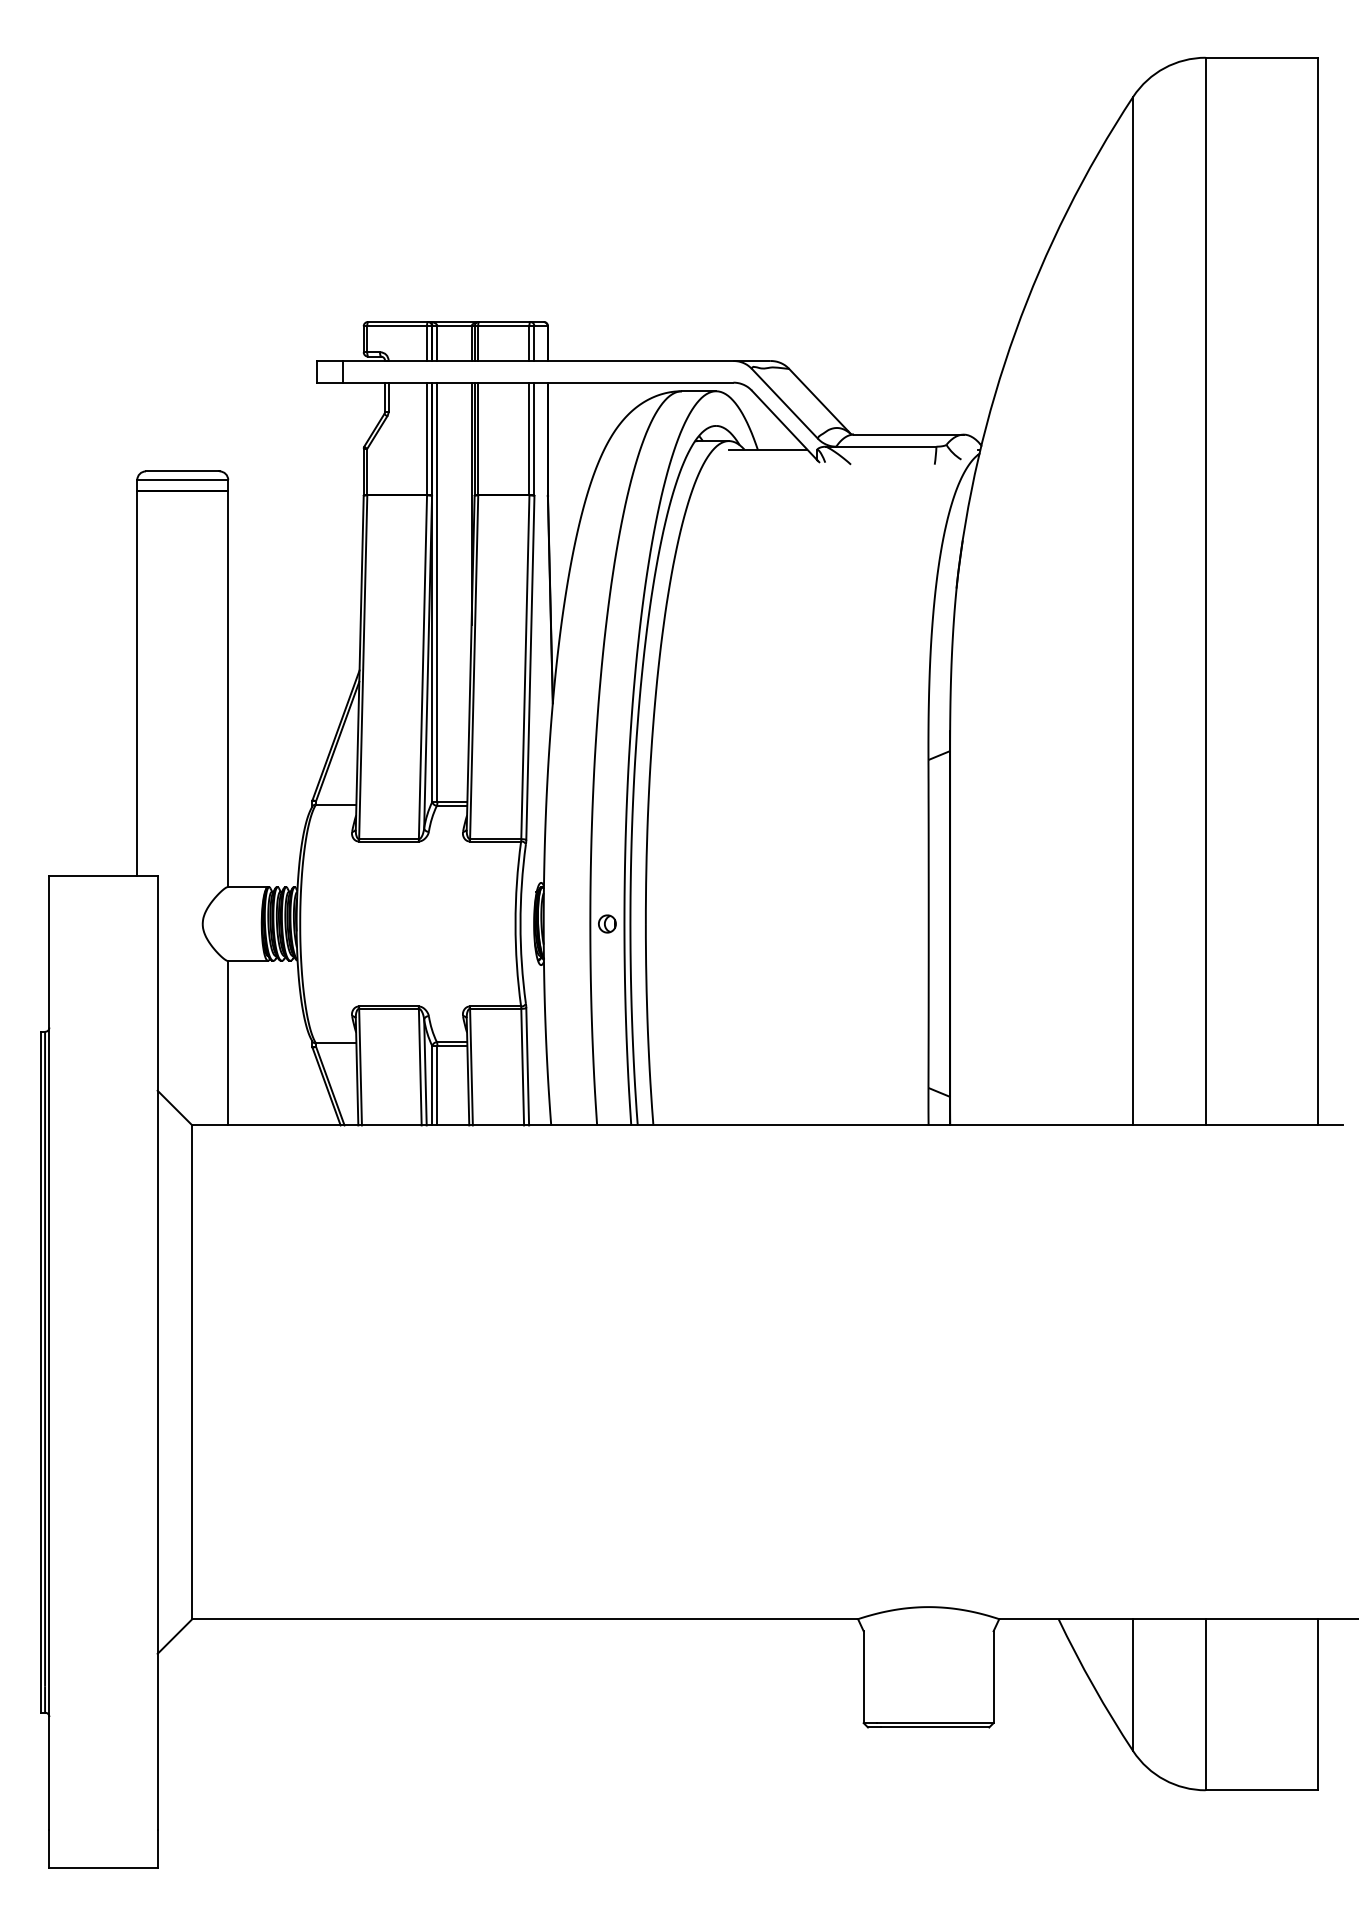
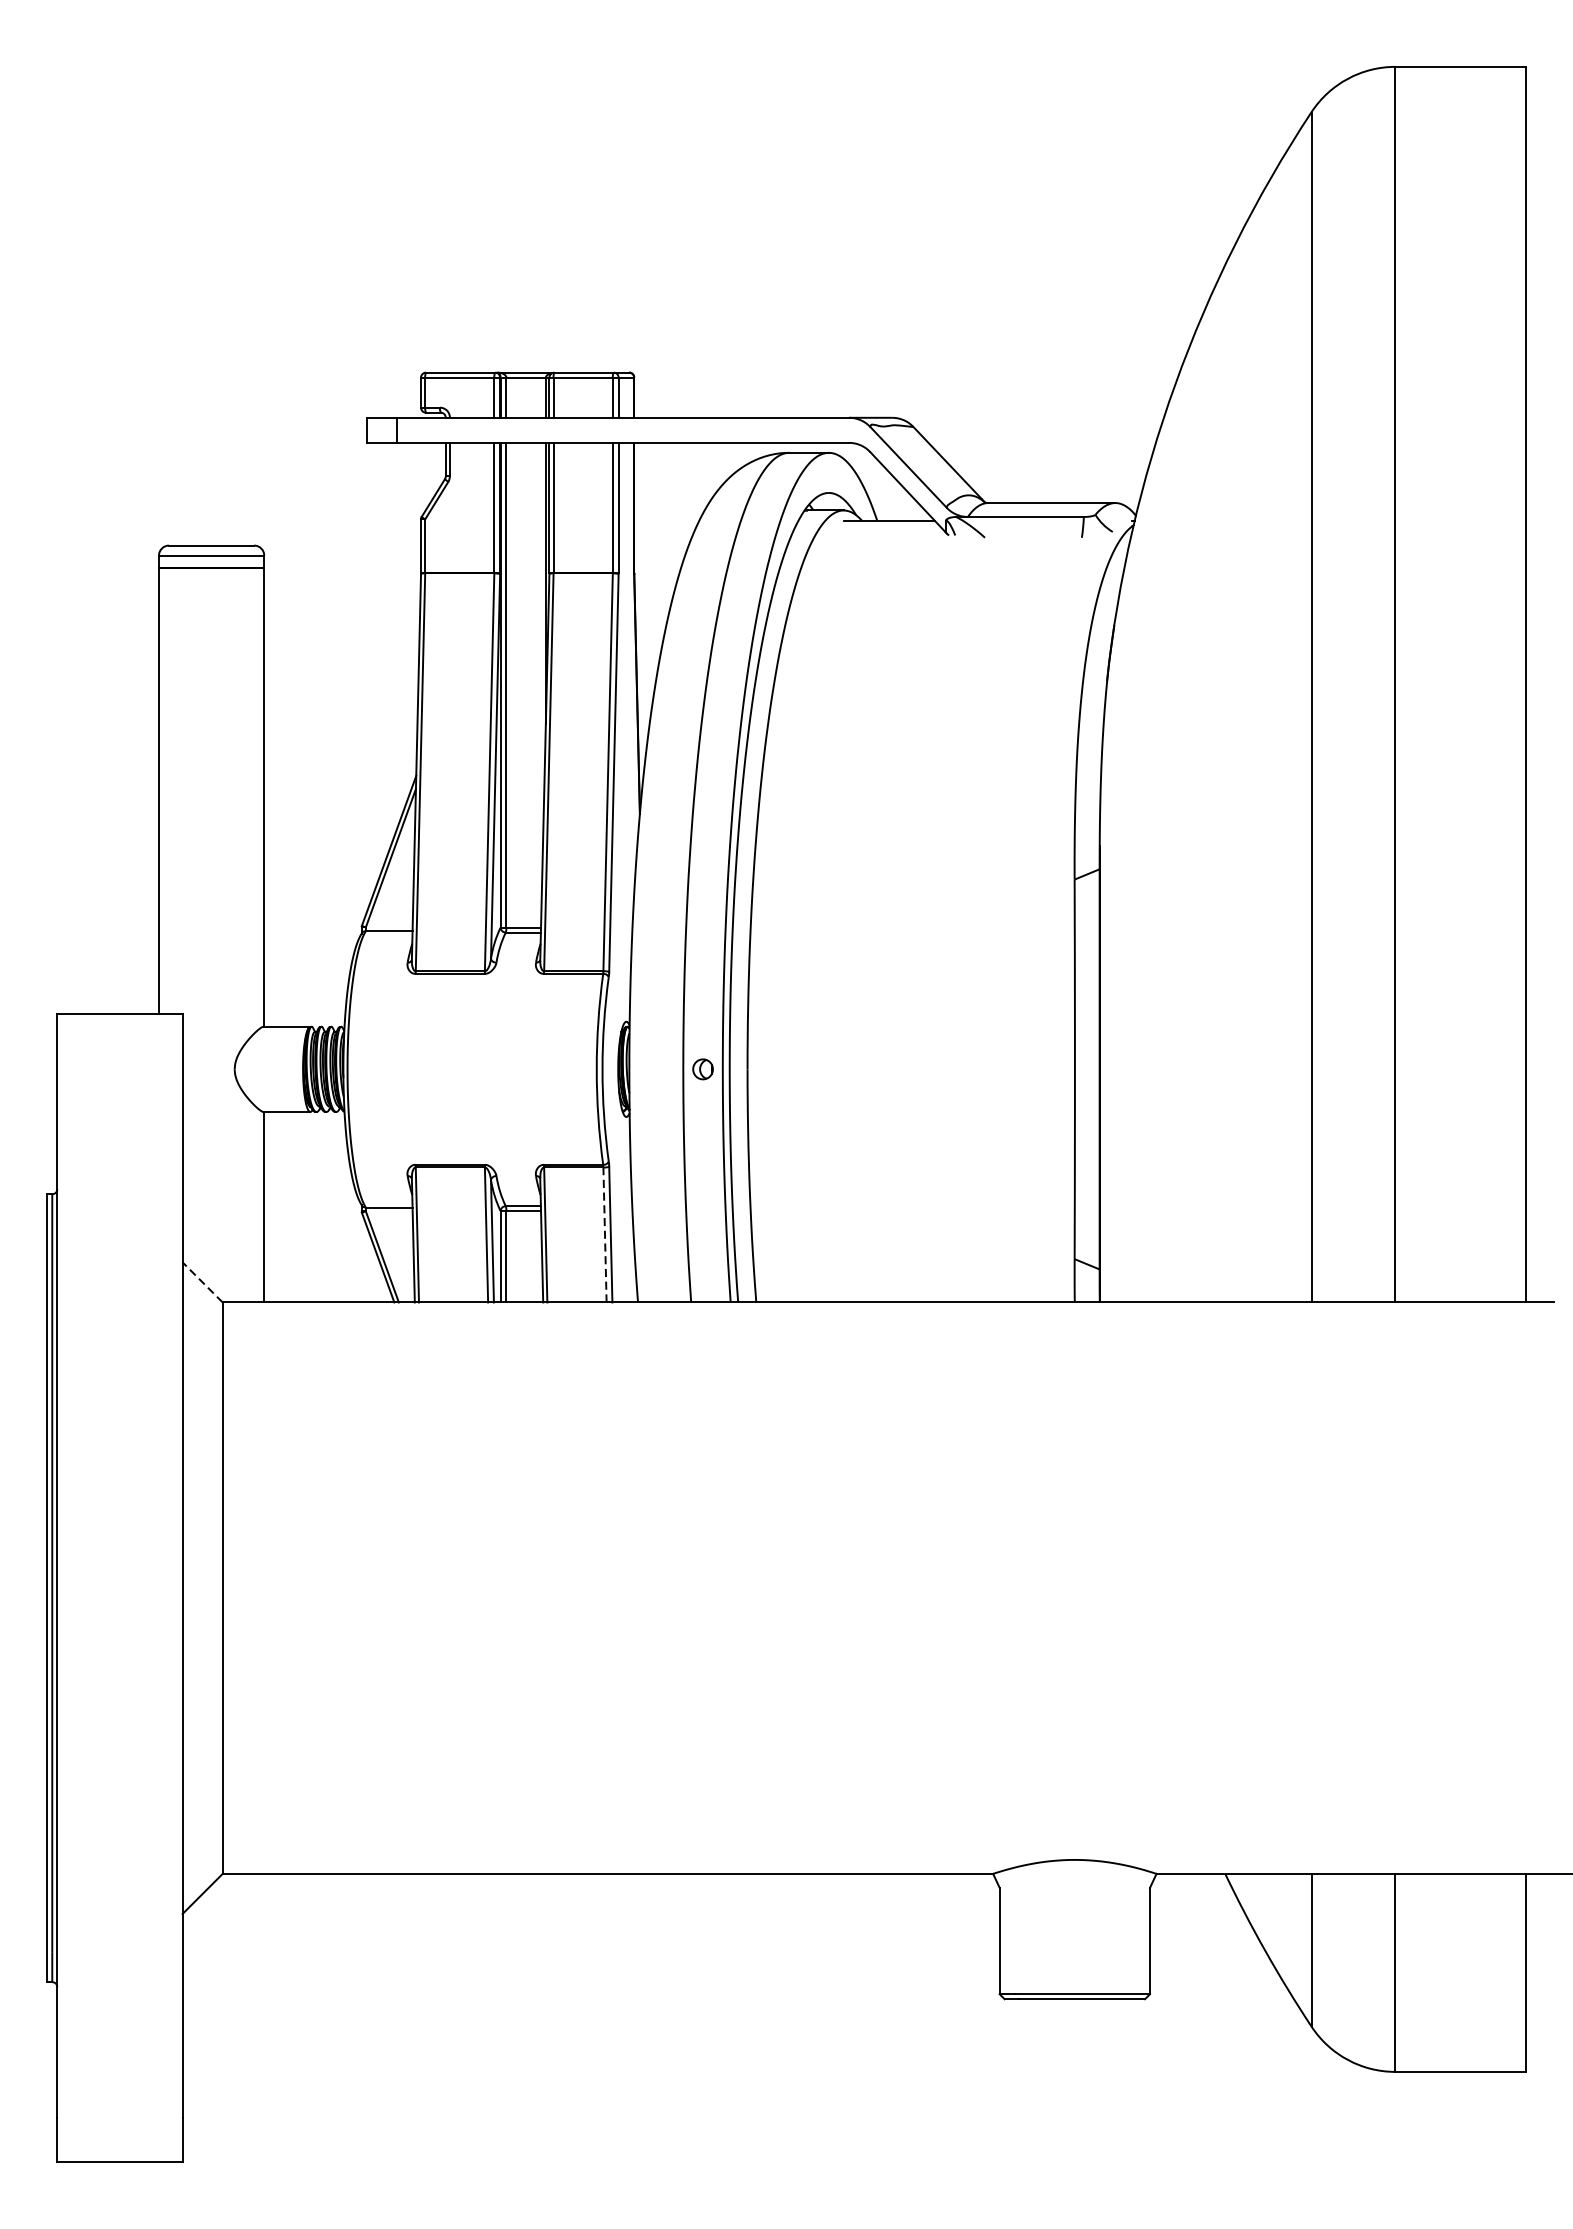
line: (522, 1066) -> (604, 1234), solid -> dashed
line: (175, 1108) -> (203, 1282), solid -> dashed

